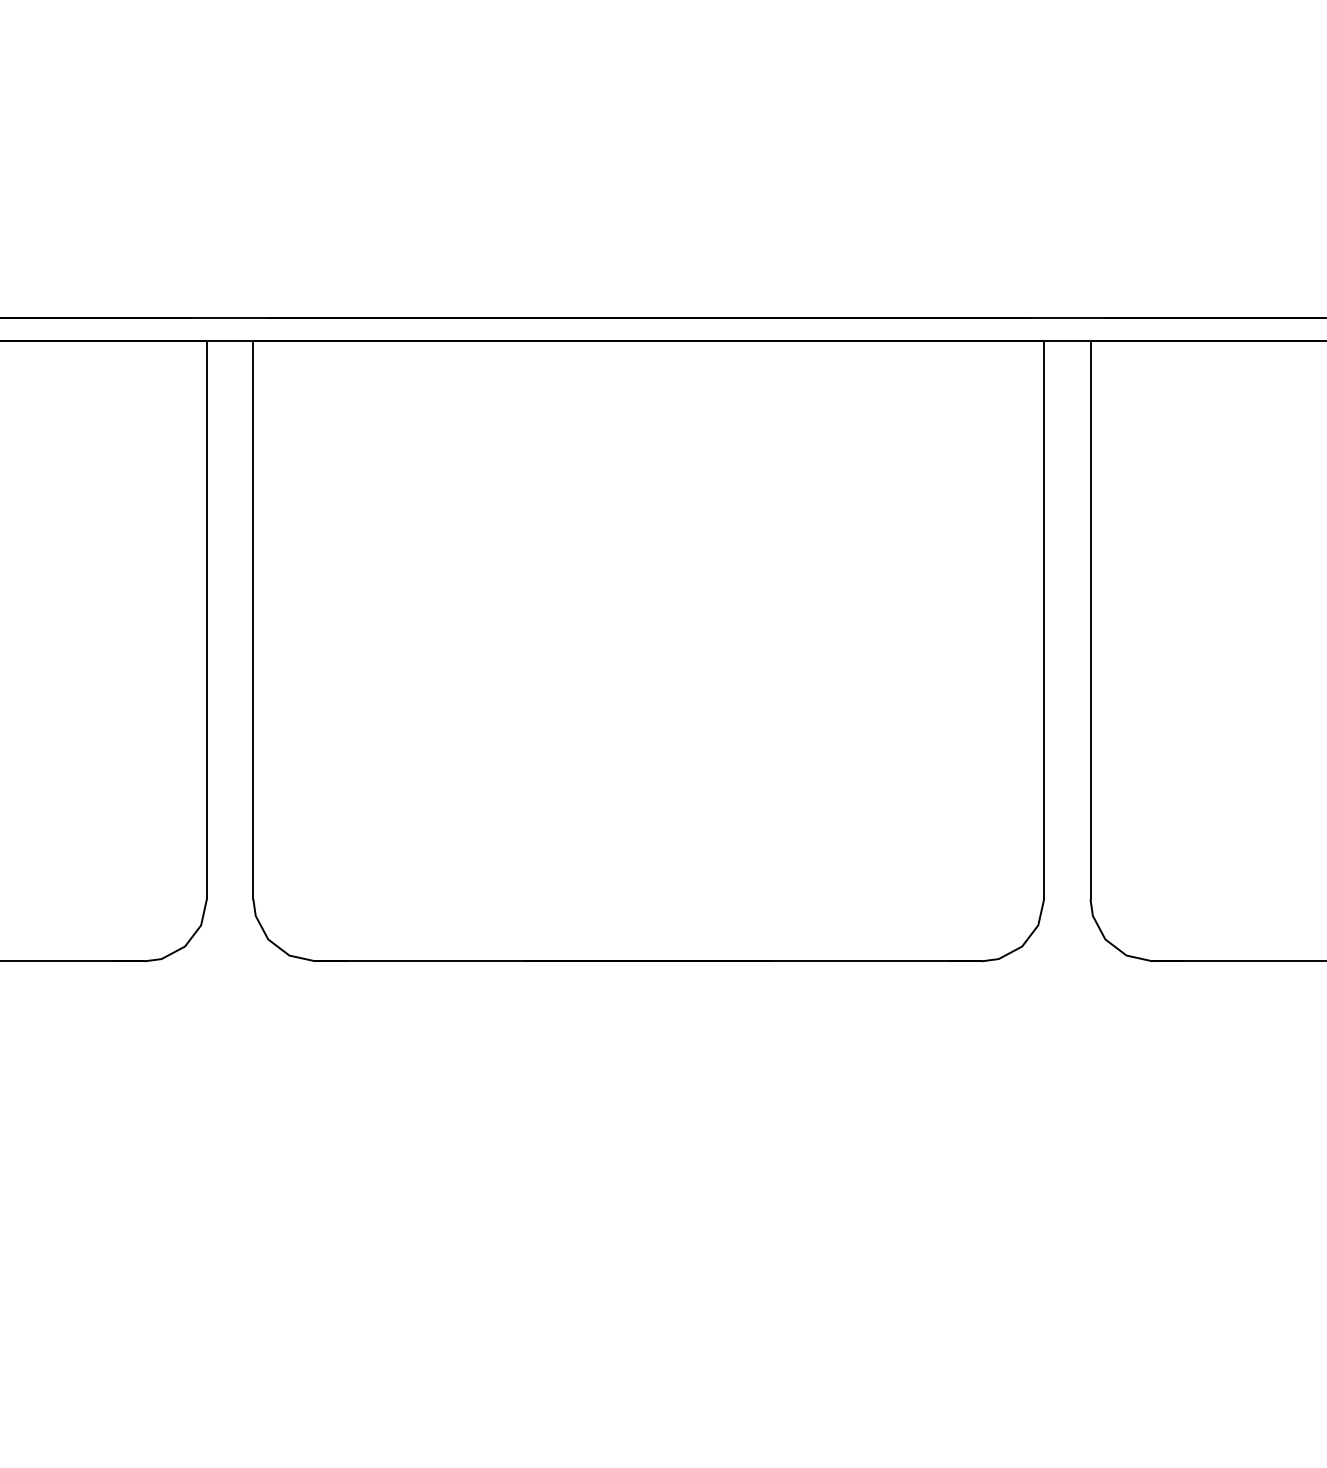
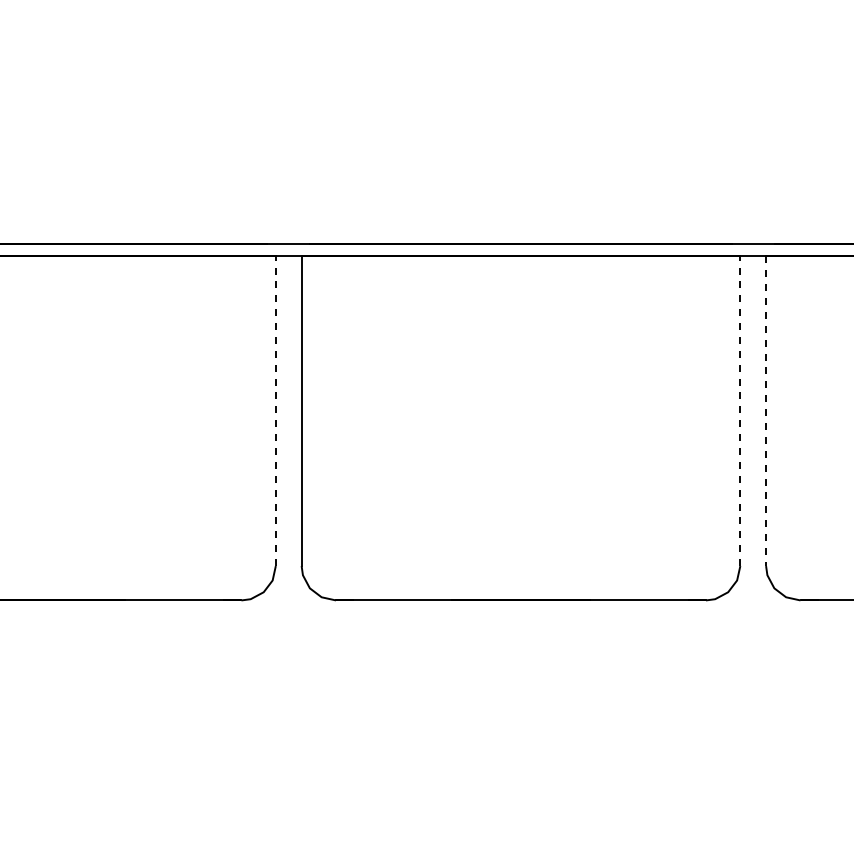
line: (206, 620) -> (275, 411), solid -> dashed
line: (1044, 620) -> (740, 411), solid -> dashed
line: (1091, 620) -> (766, 411), solid -> dashed

